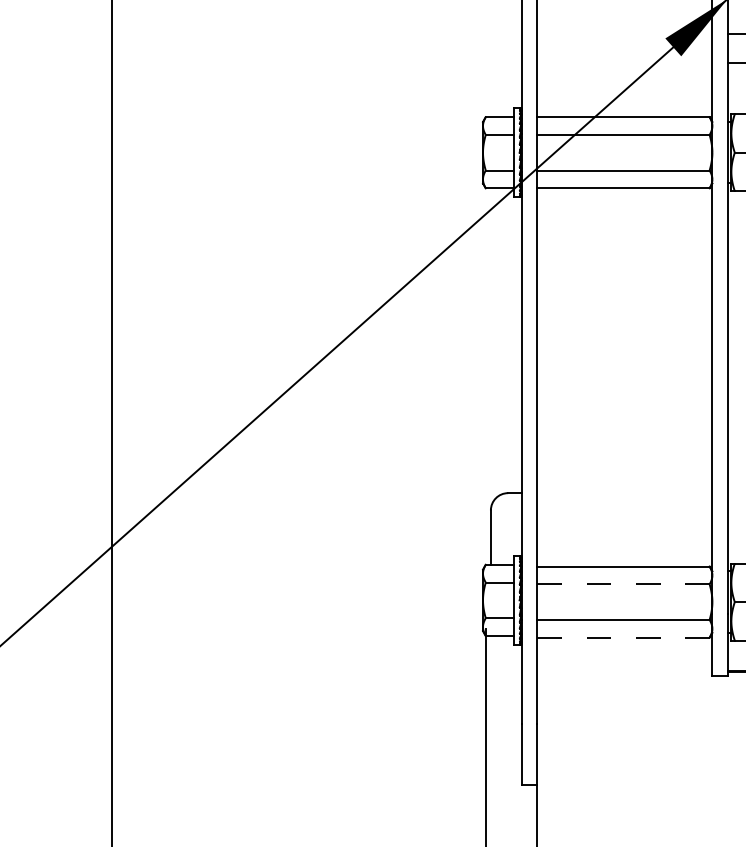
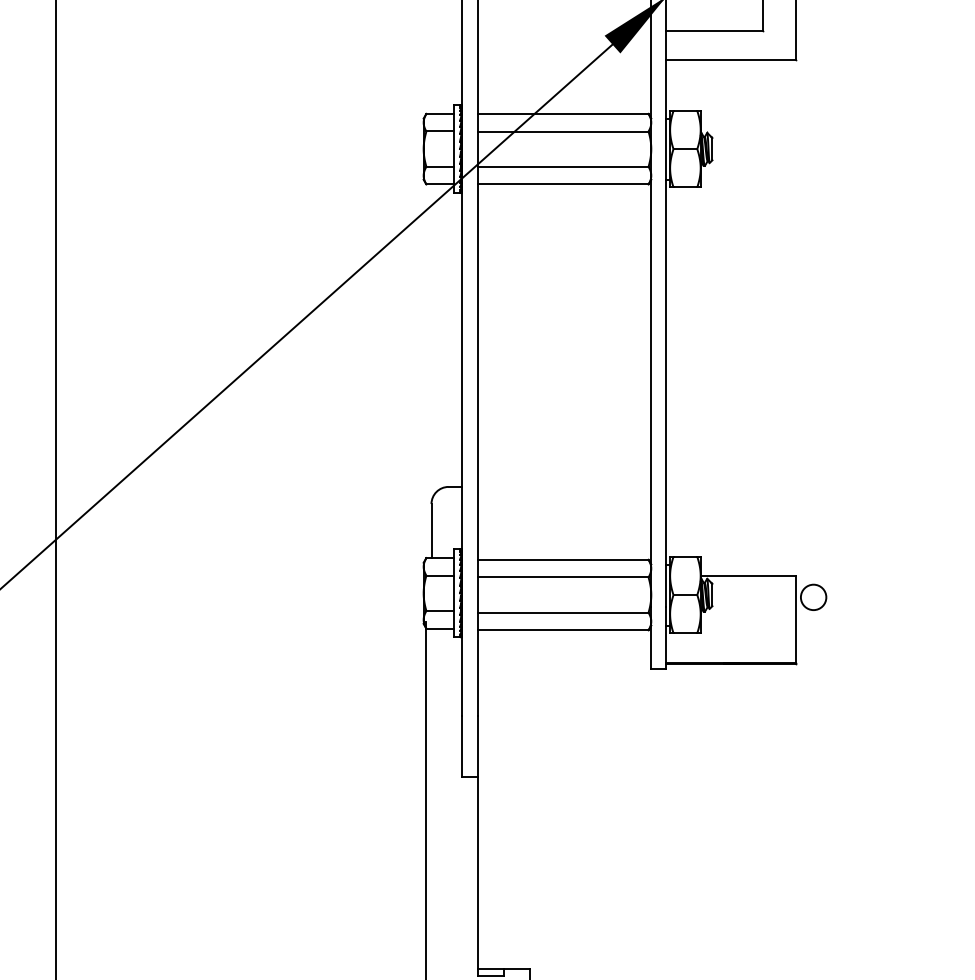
line: (623, 584) -> (563, 577), dashed -> solid
line: (623, 637) -> (563, 630), dashed -> solid

